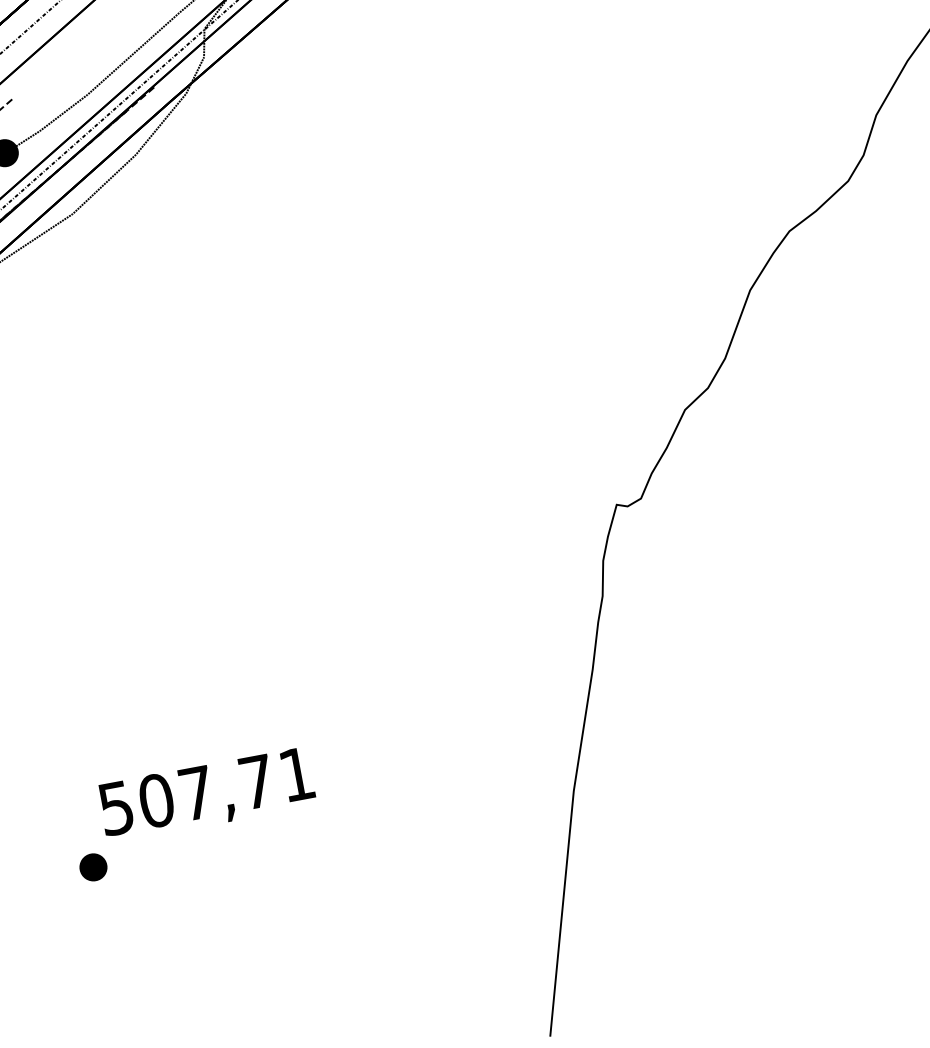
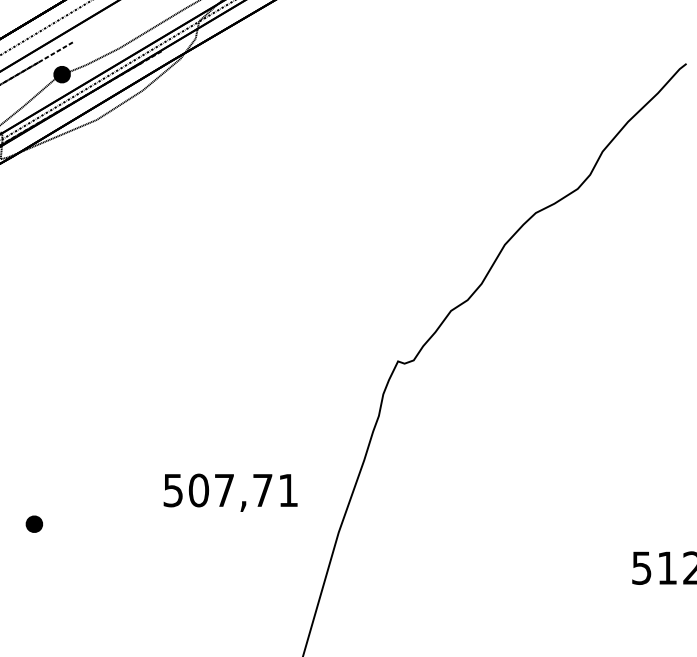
text: (206, 794) -> (230, 492), moved

